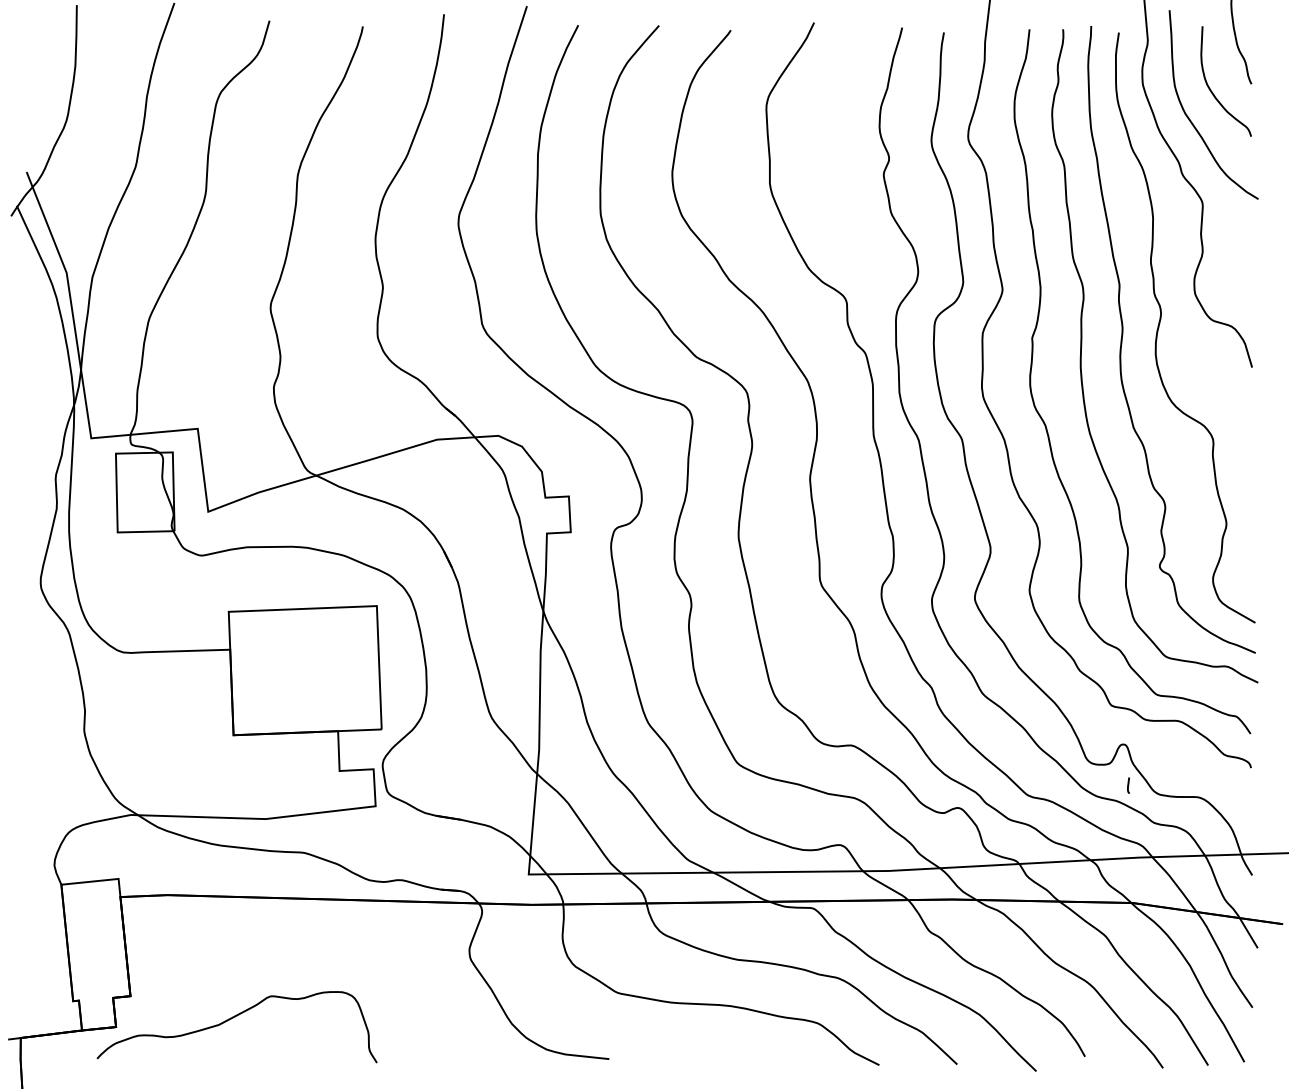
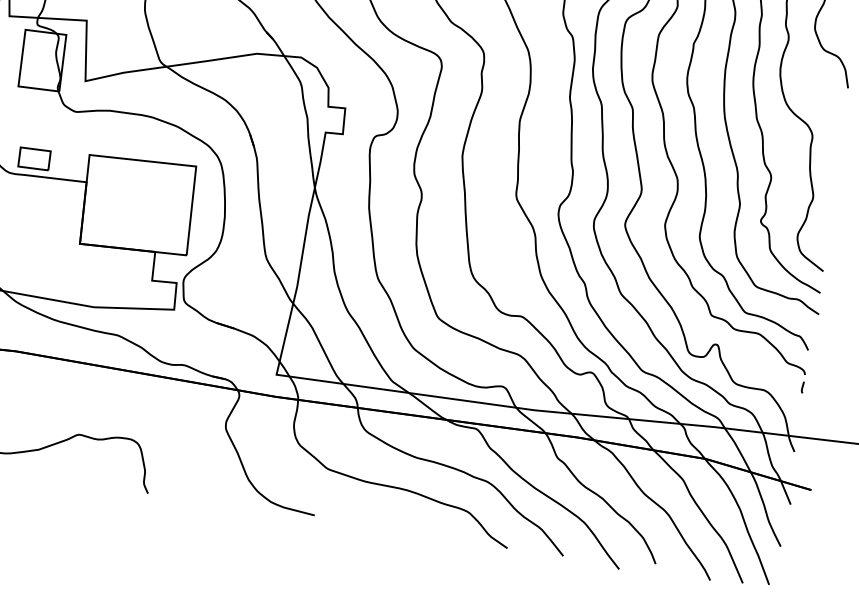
part: (154, 627) -> (34, 158), added
line: (1128, 785) -> (802, 387), moved

